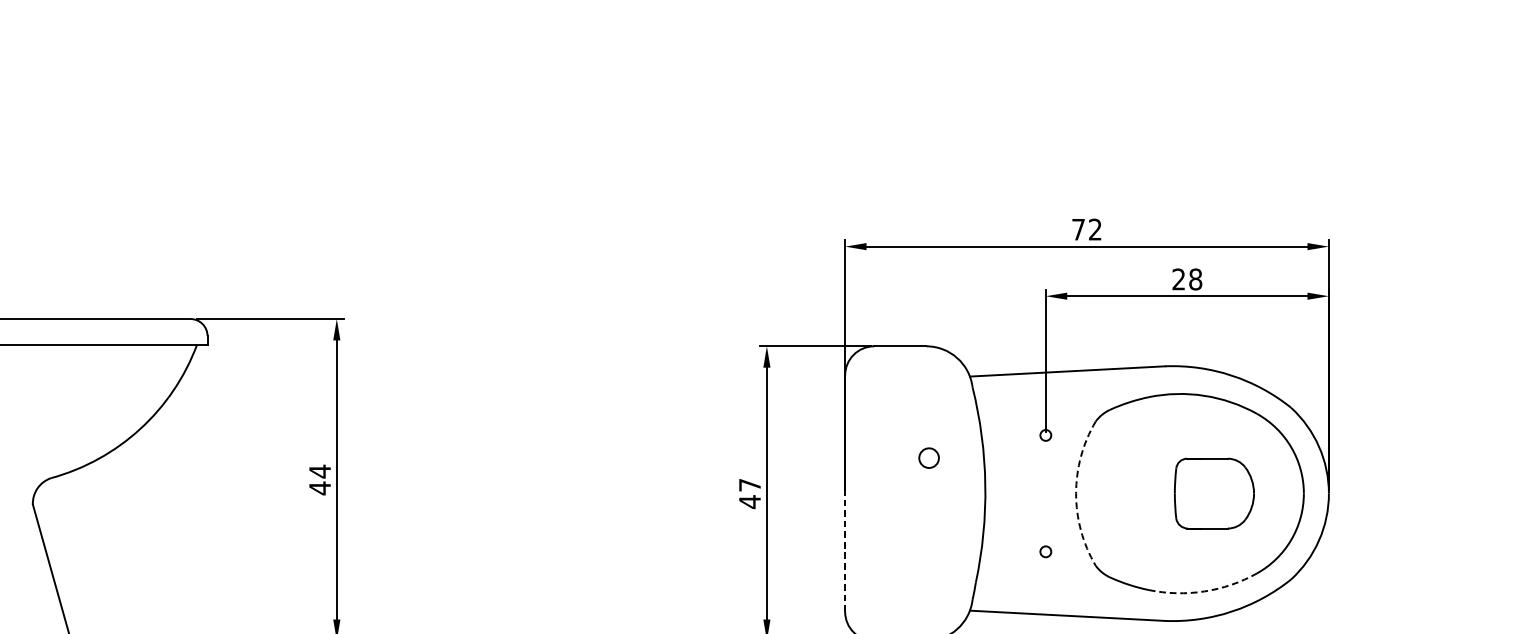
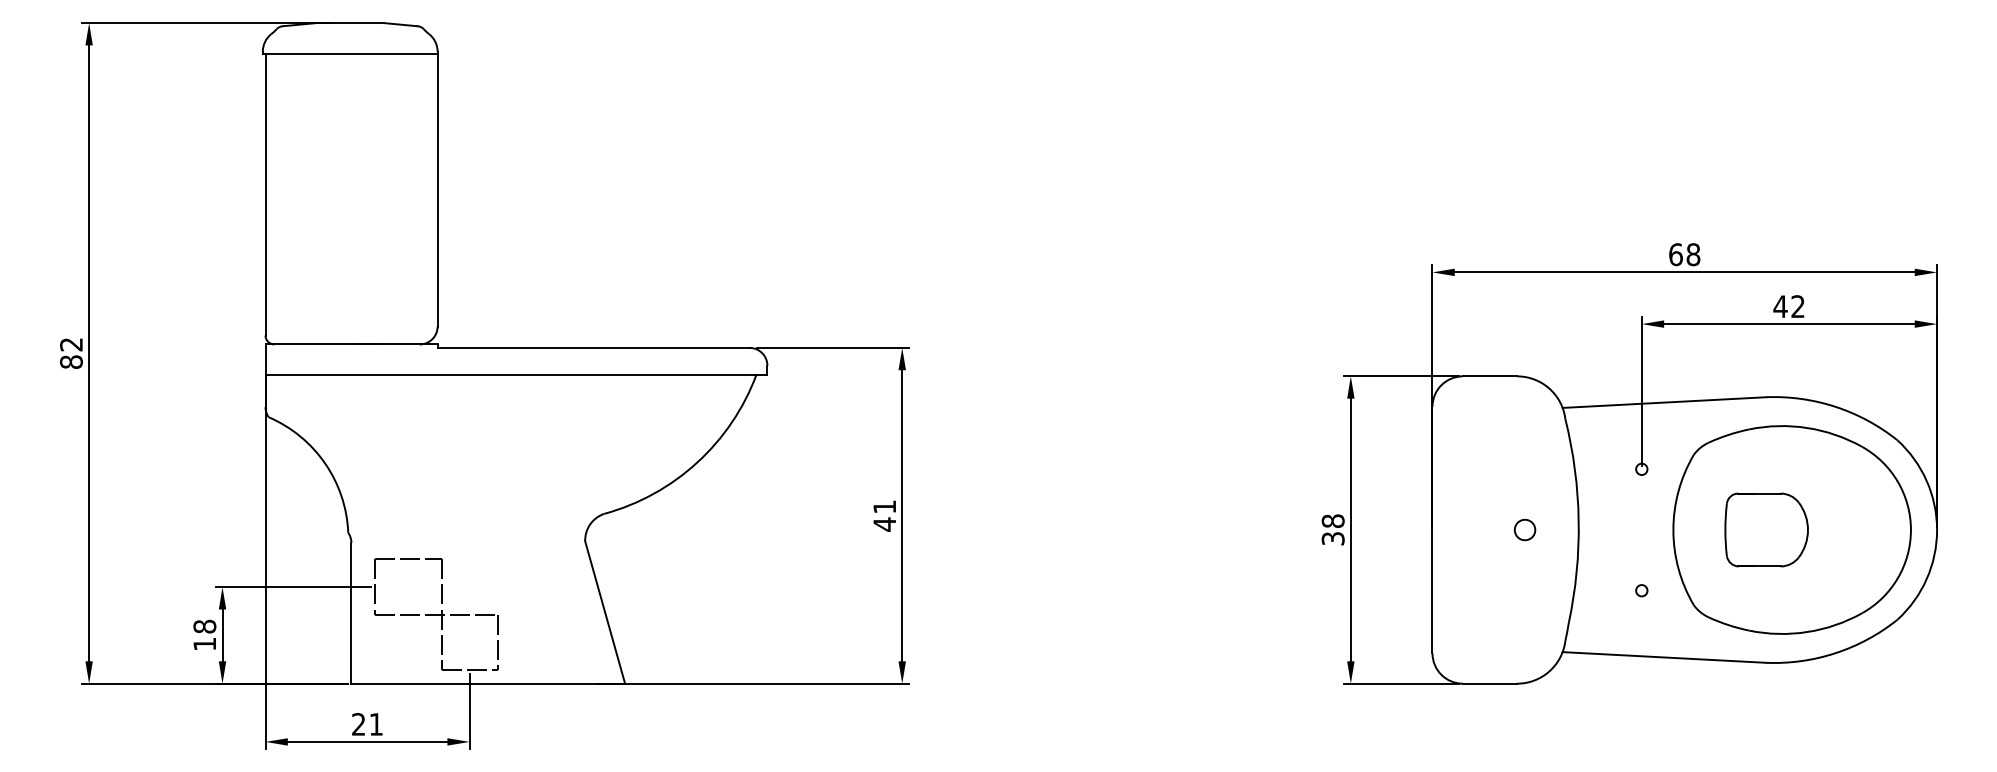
text: (1086, 229) -> (1684, 254), 72 -> 68
text: (1186, 279) -> (1788, 306), 28 -> 42
circle: (928, 457) -> (1524, 529), moved
text: (319, 471) -> (884, 506), 44 -> 41
part: (1214, 493) -> (1766, 529), moved
text: (749, 494) -> (1332, 530), 47 -> 38
arc: (1076, 494) -> (1673, 530), dashed -> solid
line: (845, 552) -> (1432, 591), dashed -> solid
arc: (1204, 591) -> (1807, 632), dashed -> solid

